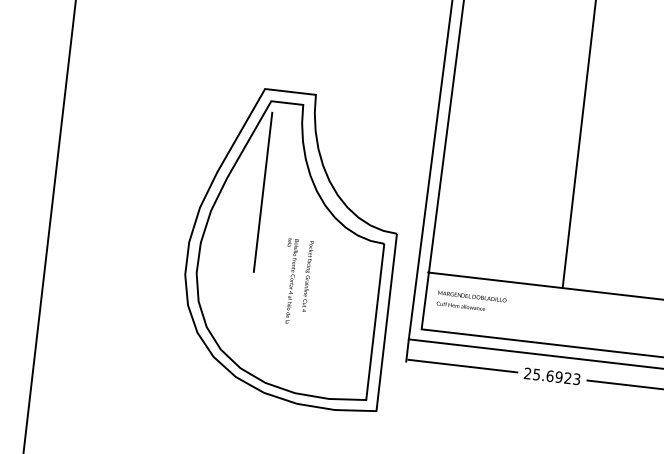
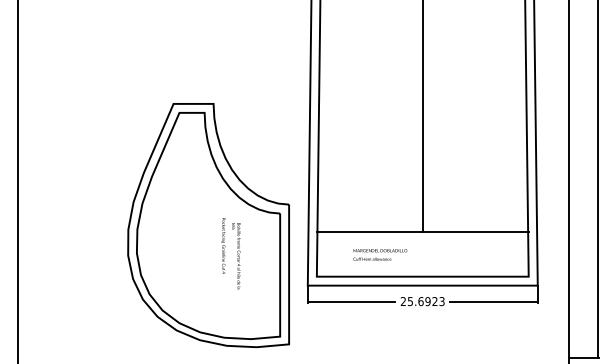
line: (263, 192) -> (181, 184), removed
text: (289, 281) -> (236, 256), moved
text: (471, 301) -> (380, 254), moved

